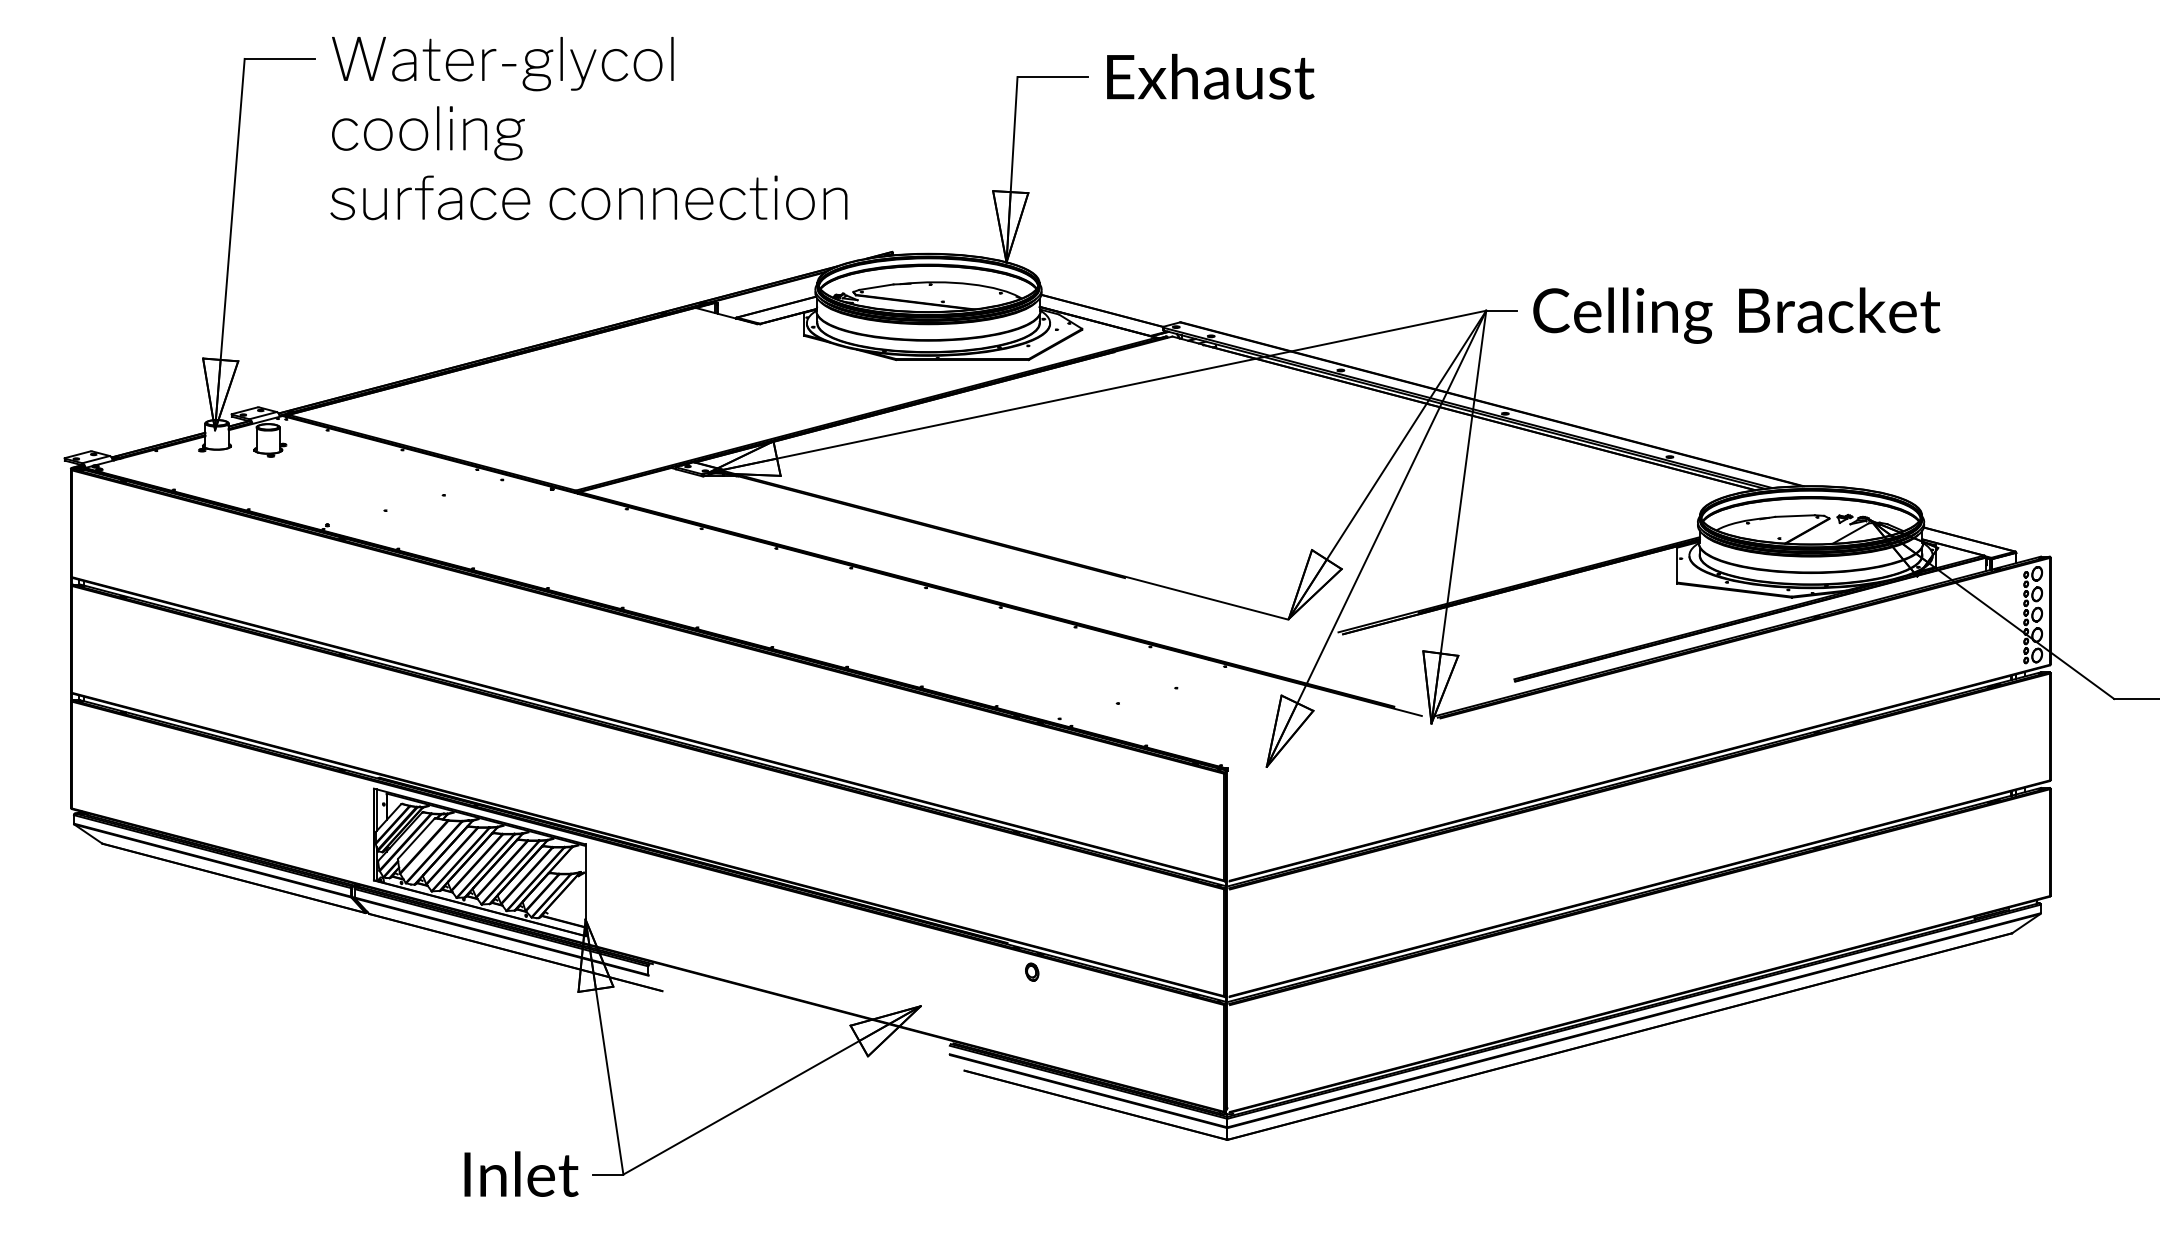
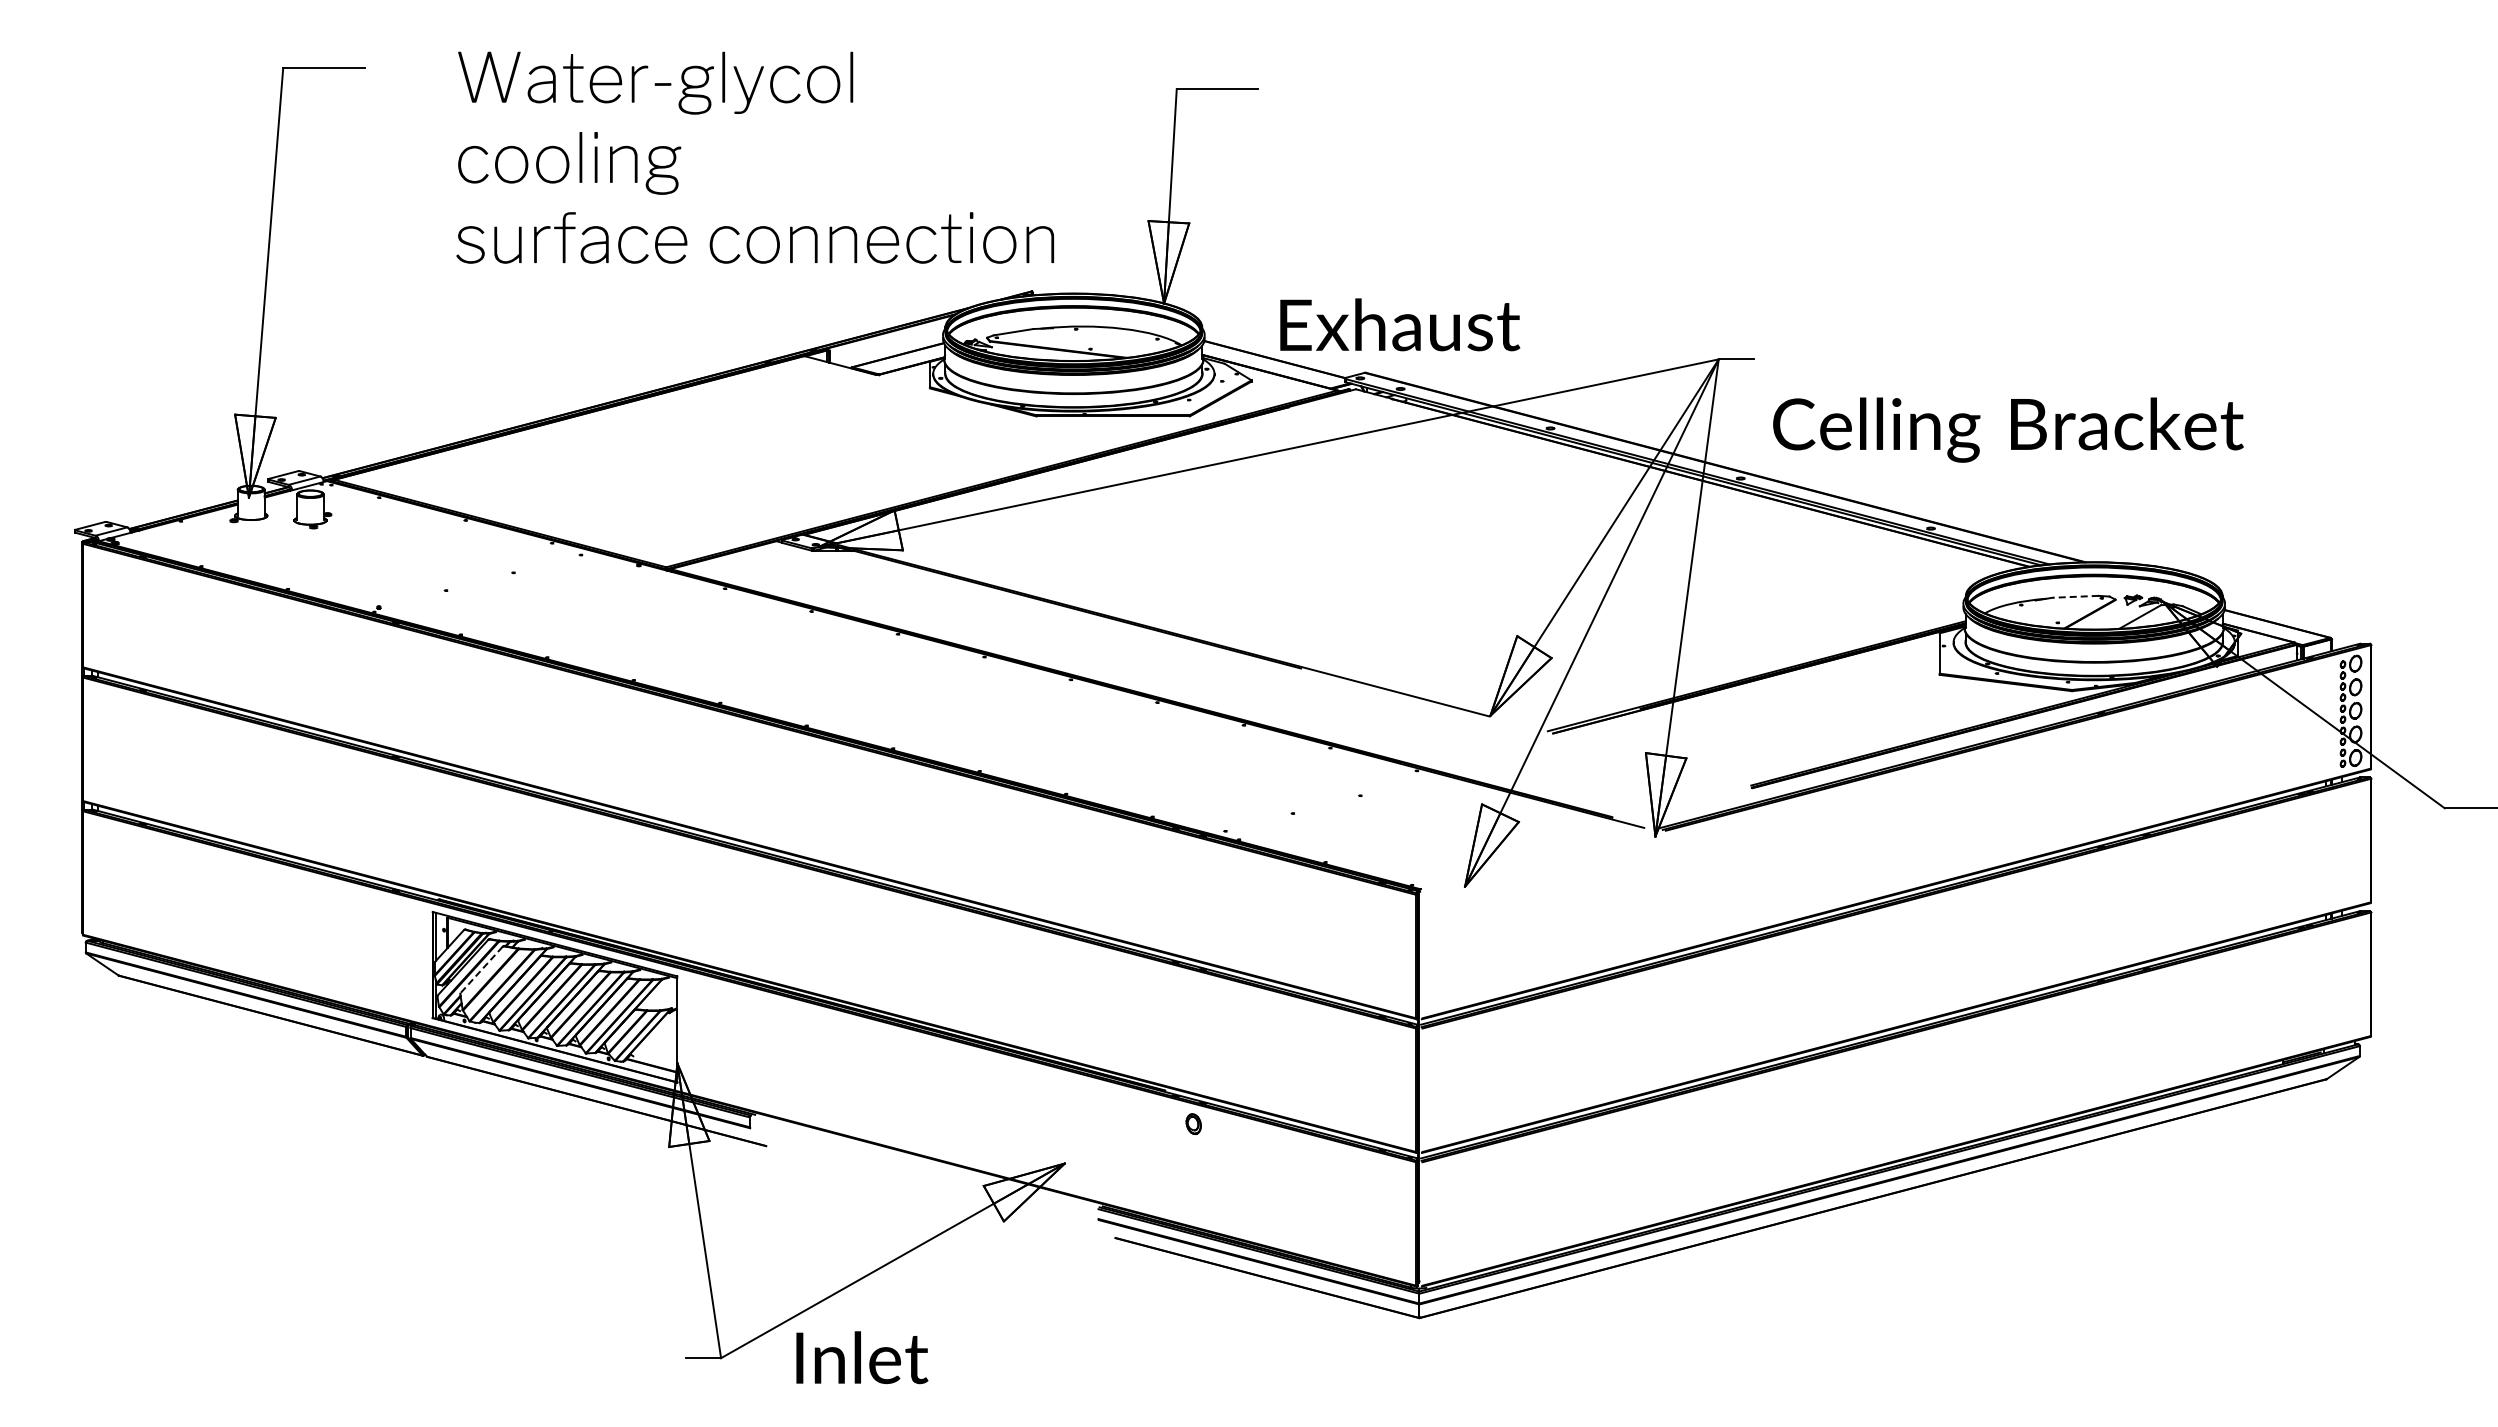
text: (1211, 76) -> (1400, 324), moved
text: (588, 128) -> (754, 157), moved
text: (1736, 315) -> (2008, 429), moved
line: (1794, 515) -> (2075, 596), solid -> dashed
line: (416, 839) -> (481, 970), solid -> dashed
text: (521, 1173) -> (862, 1357), moved

